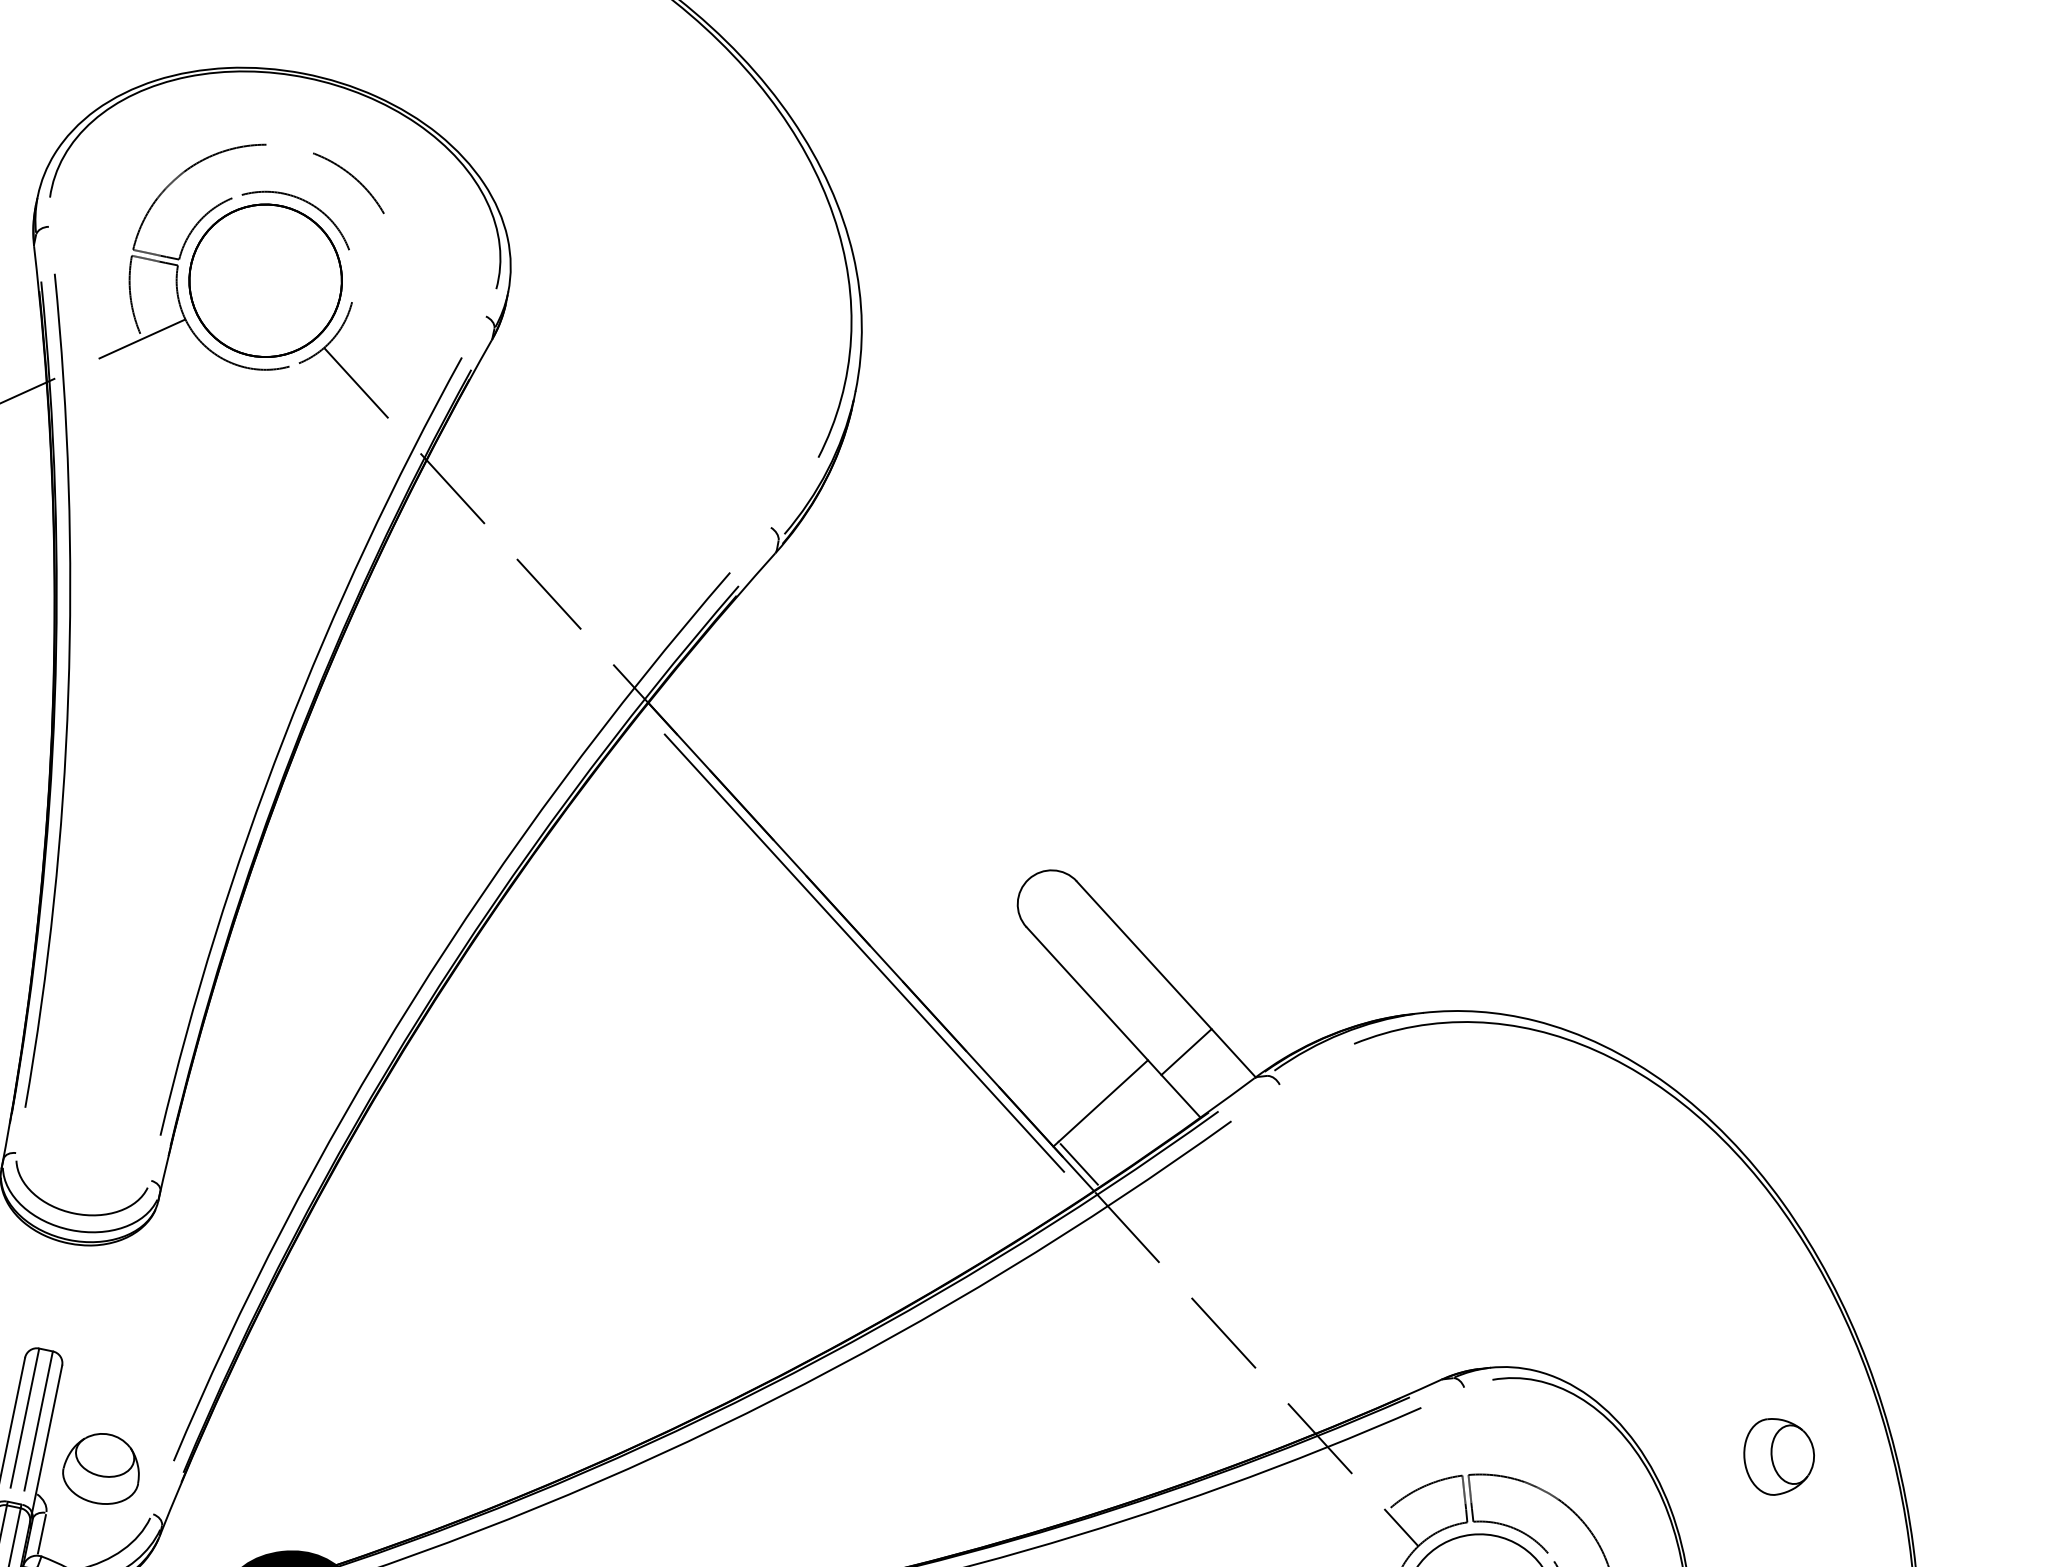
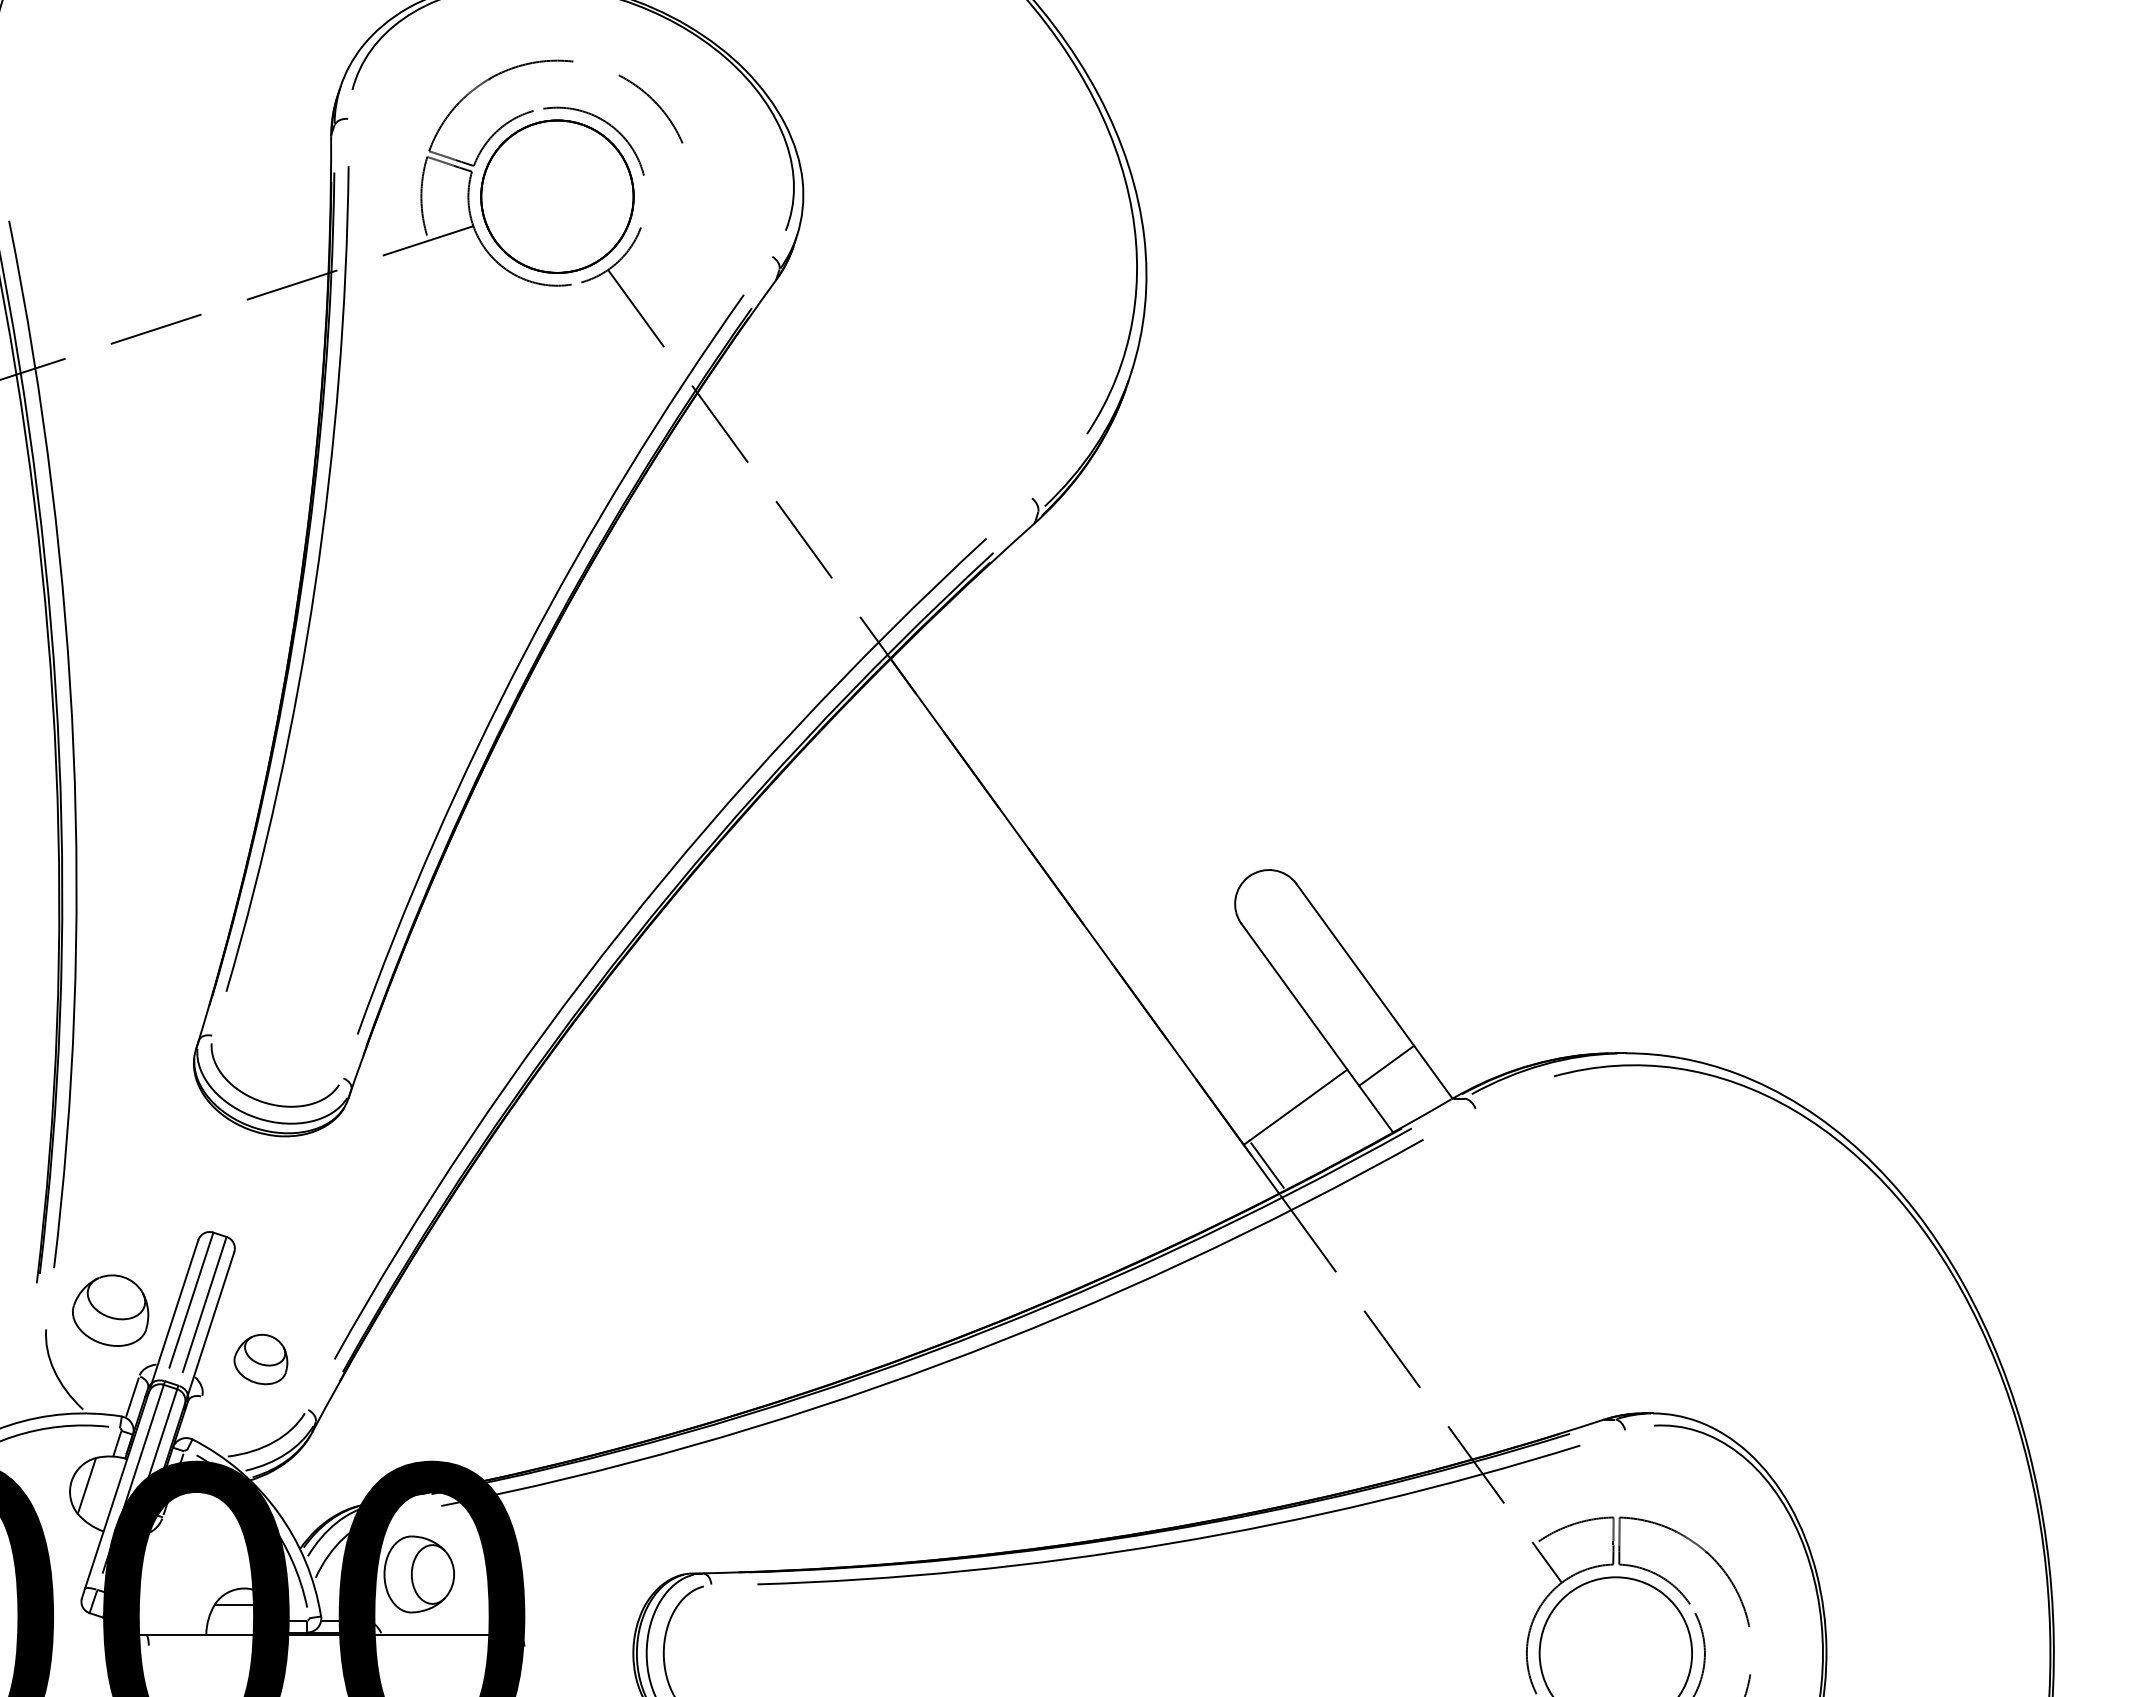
line: (864, 953) -> (1077, 931), removed
part: (1779, 1456) -> (1930, 1533), removed
part: (100, 1469) -> (260, 1359), size x0.7
line: (42, 1534) -> (195, 1417), removed

